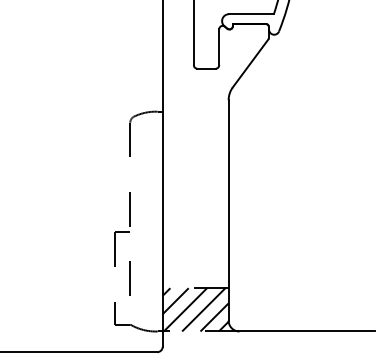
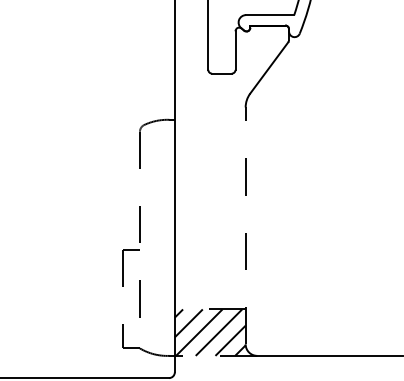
line: (228, 210) -> (245, 225), solid -> dashed

